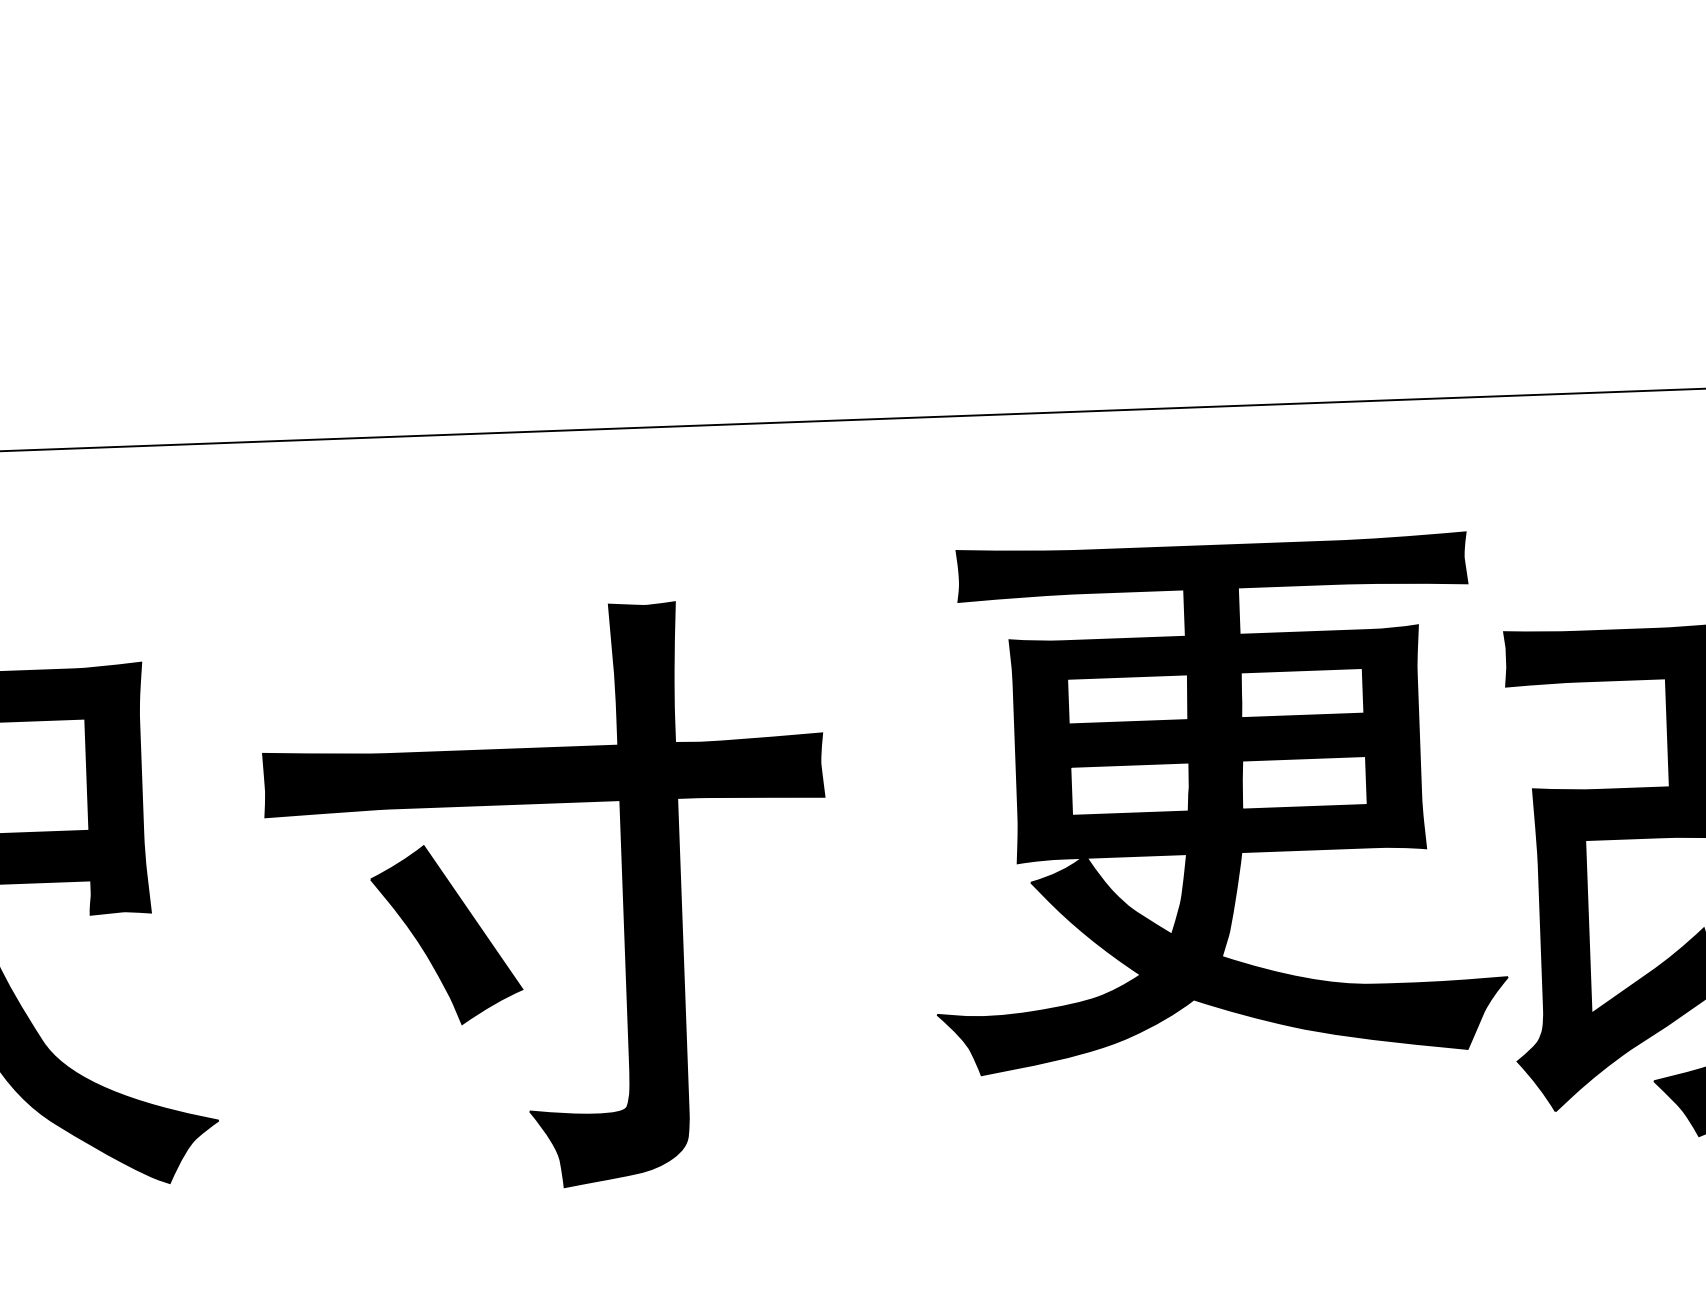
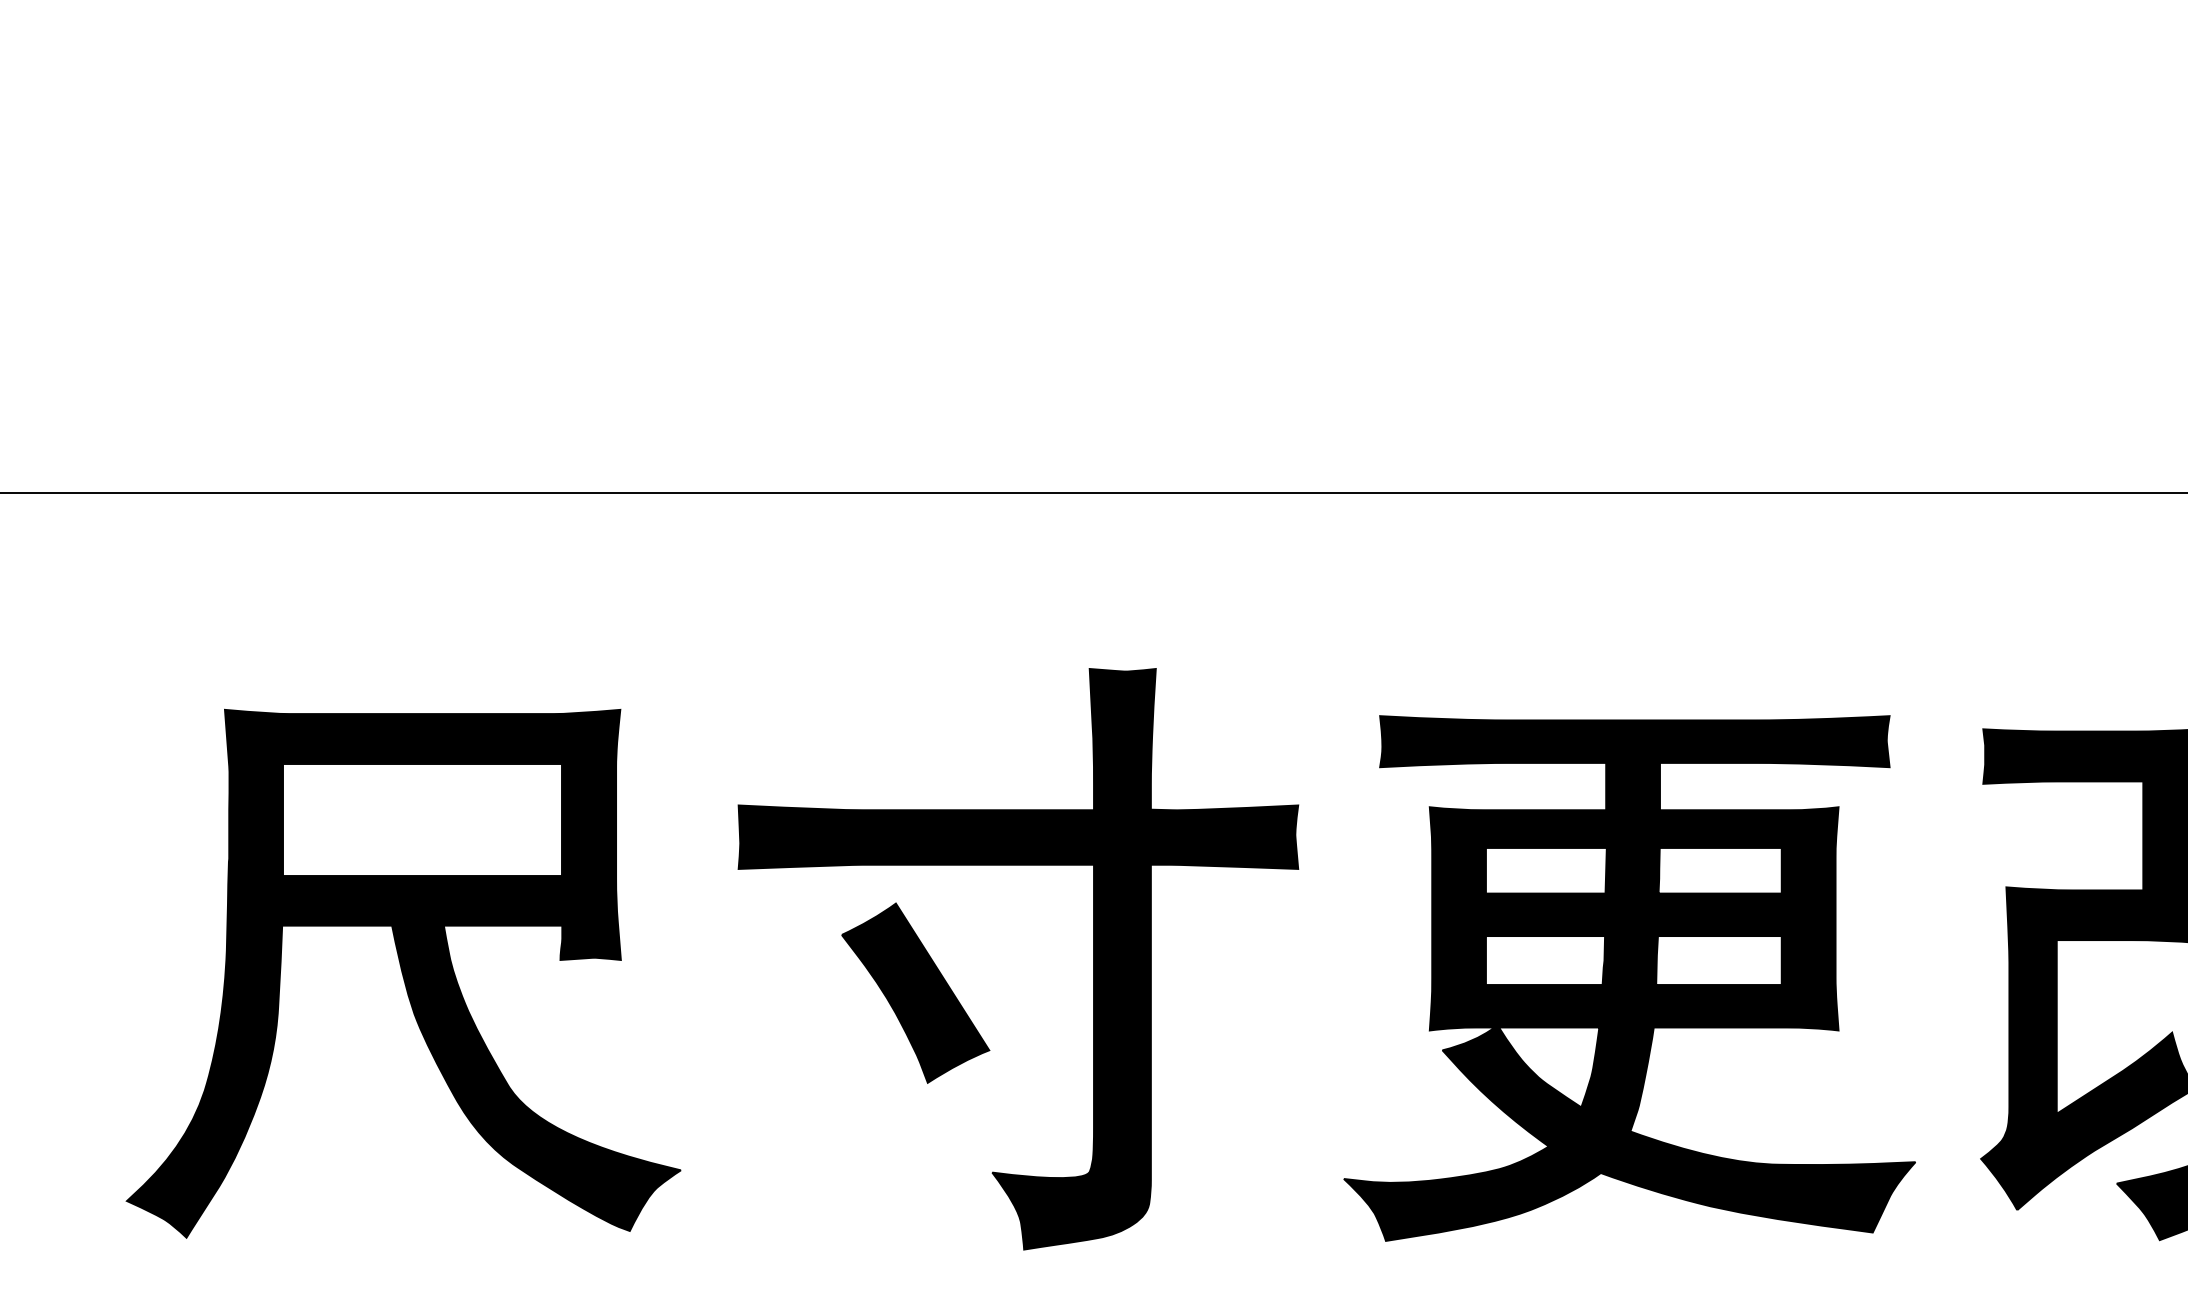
part: (1215, 804) -> (1629, 978), moved

